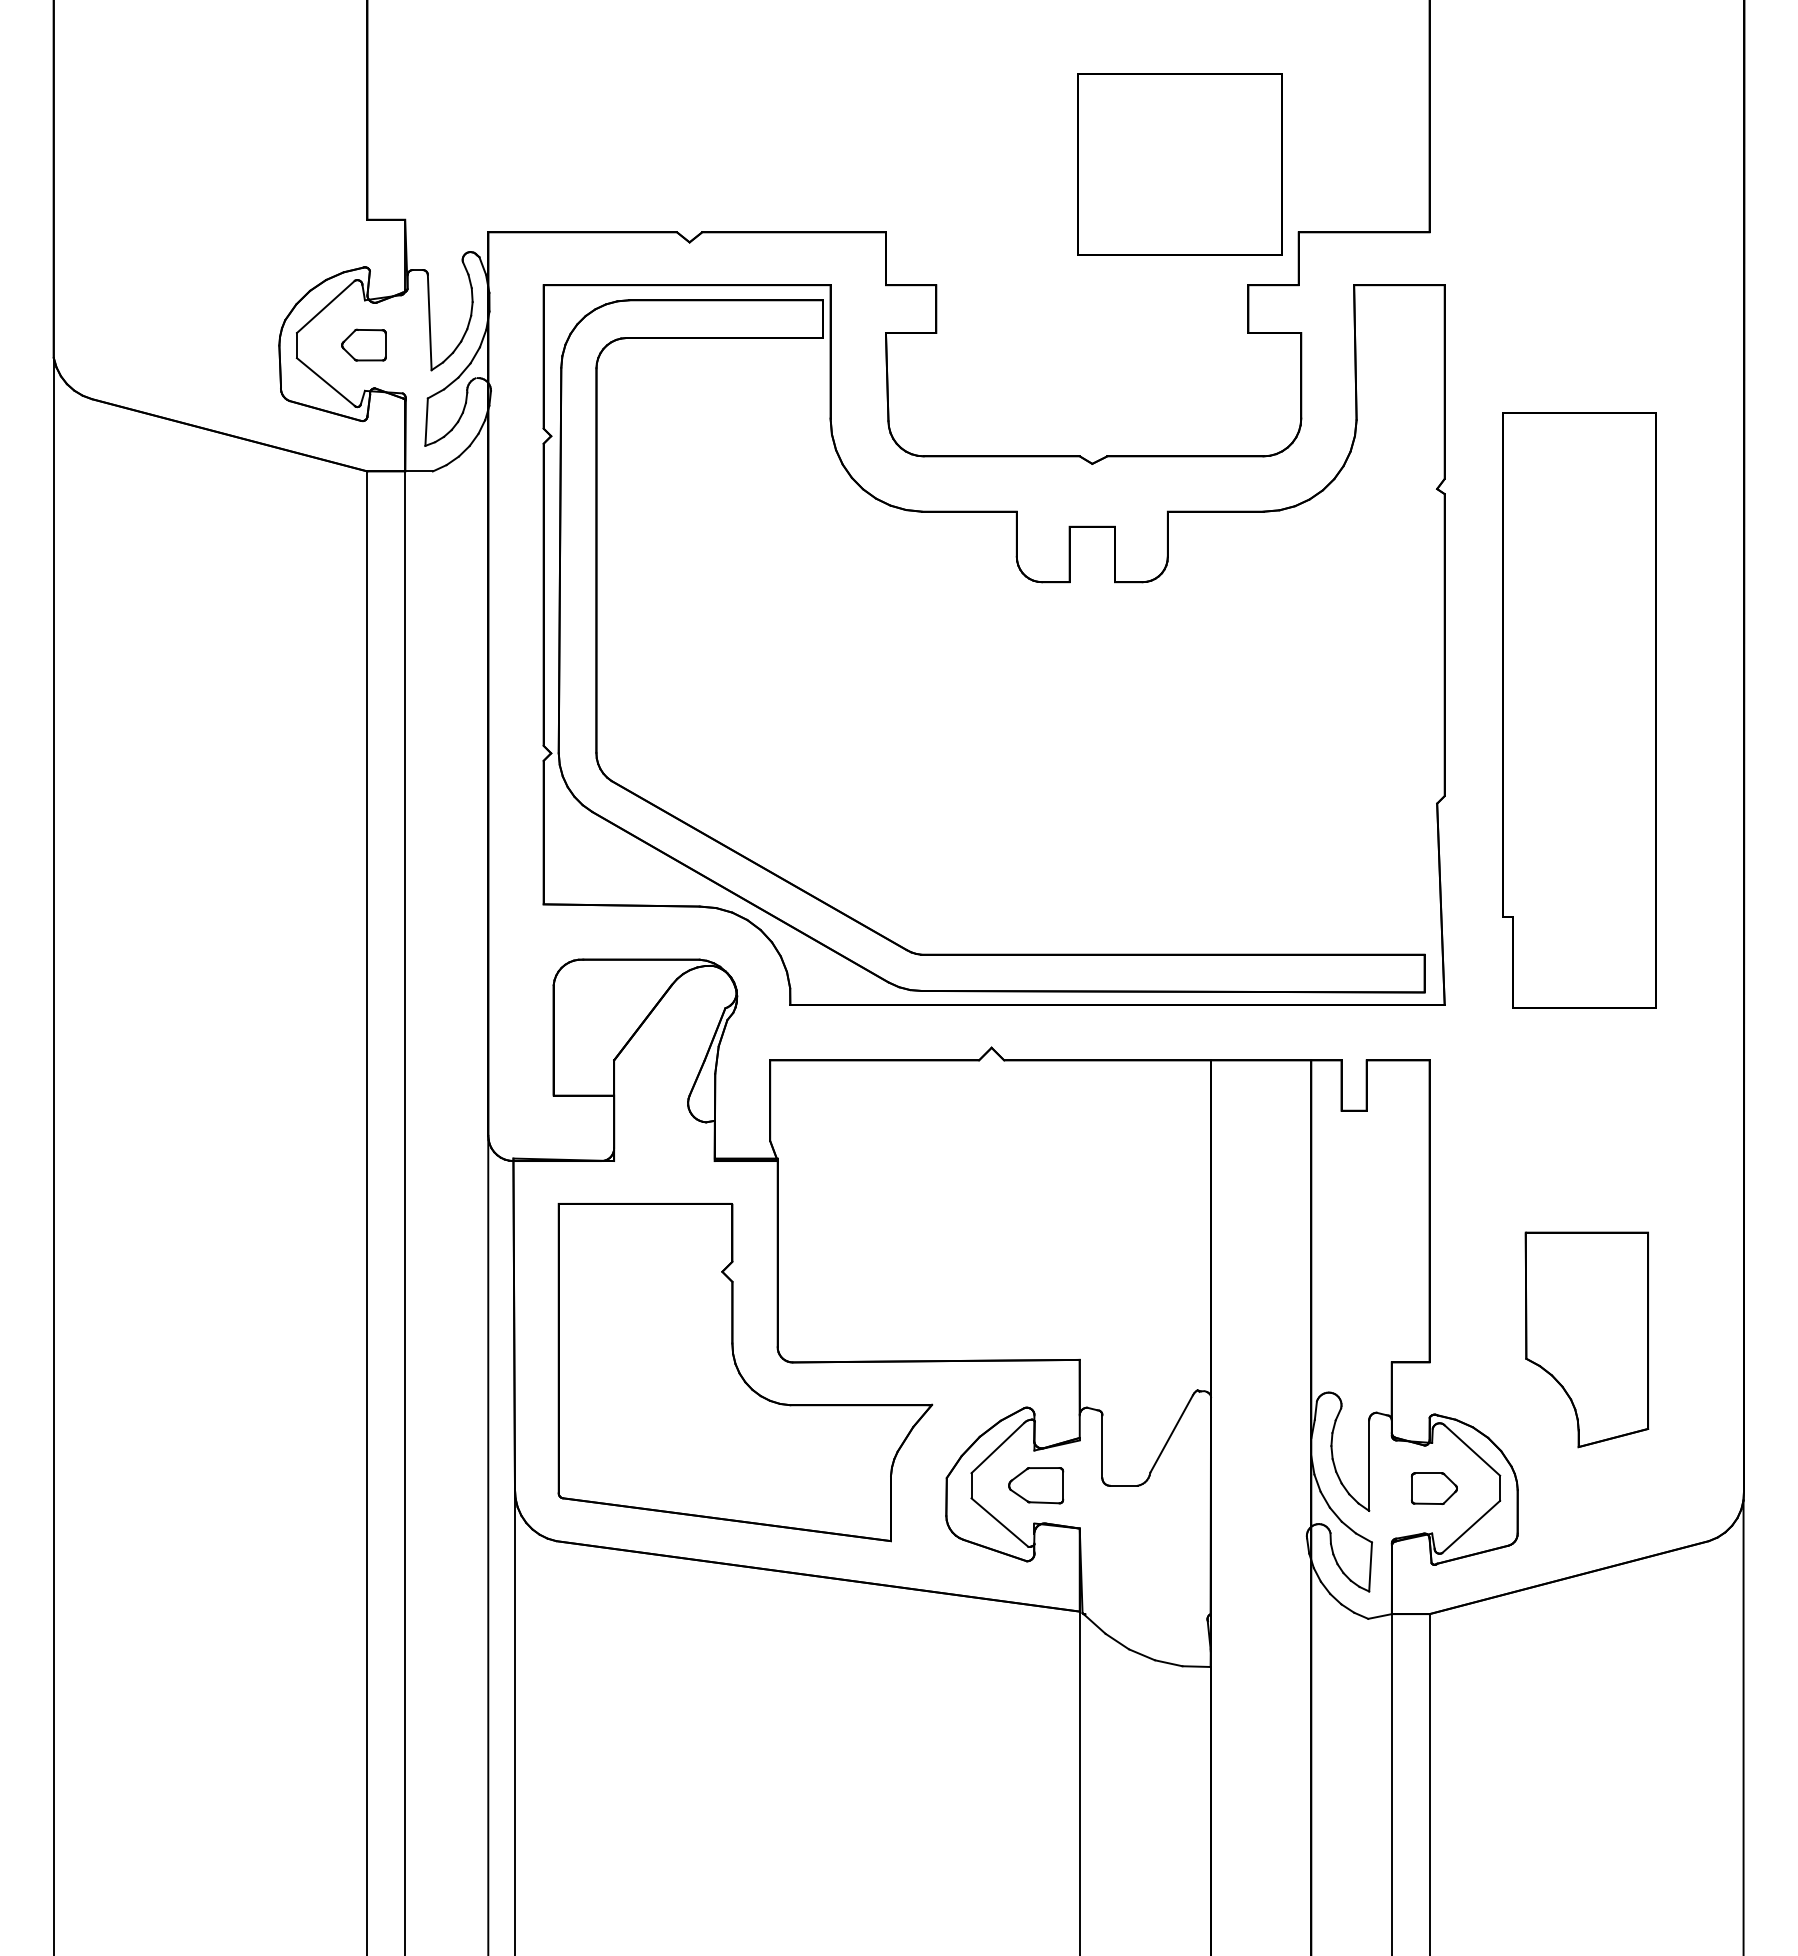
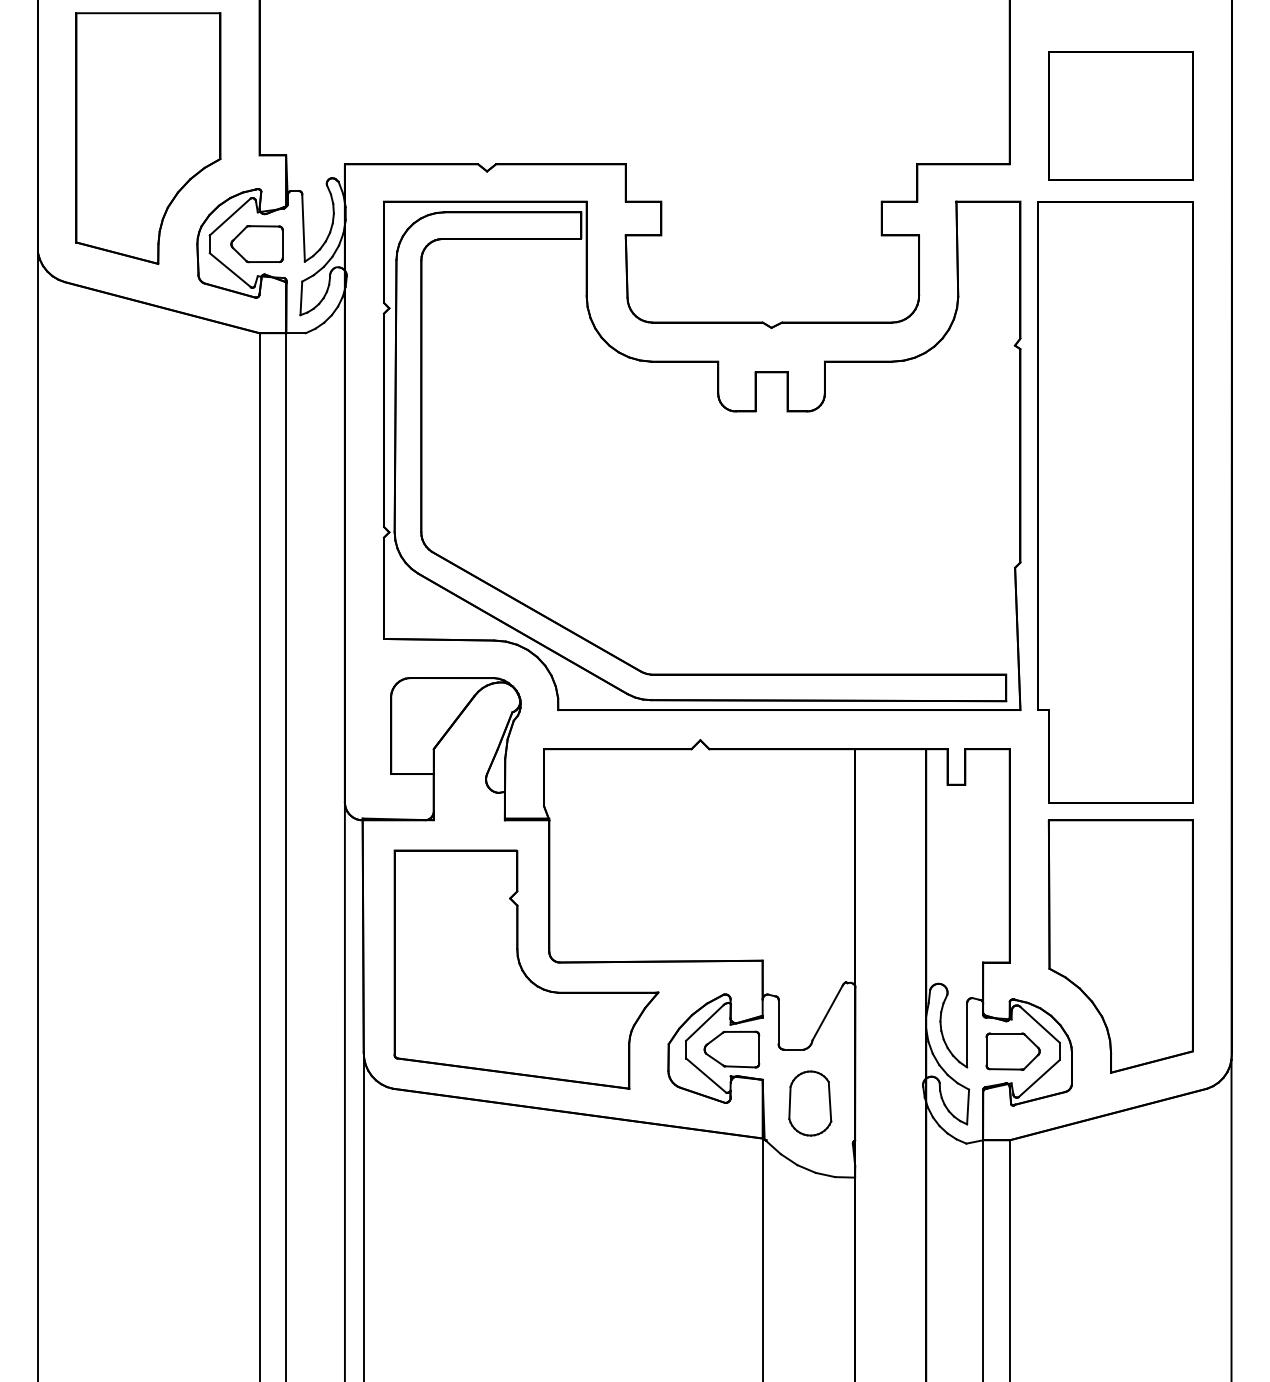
part: (1179, 164) -> (1120, 116), moved
part: (210, 195) -> (148, 138), added
part: (363, 344) -> (256, 243), size x1.67
part: (1579, 710) -> (1115, 502), size x1.43
part: (1586, 1339) -> (1120, 946), size x1.67
part: (1035, 1485) -> (731, 1049), size x1.43
part: (1434, 1488) -> (1013, 1051), size x1.67
part: (1146, 1561) -> (809, 1103), added

